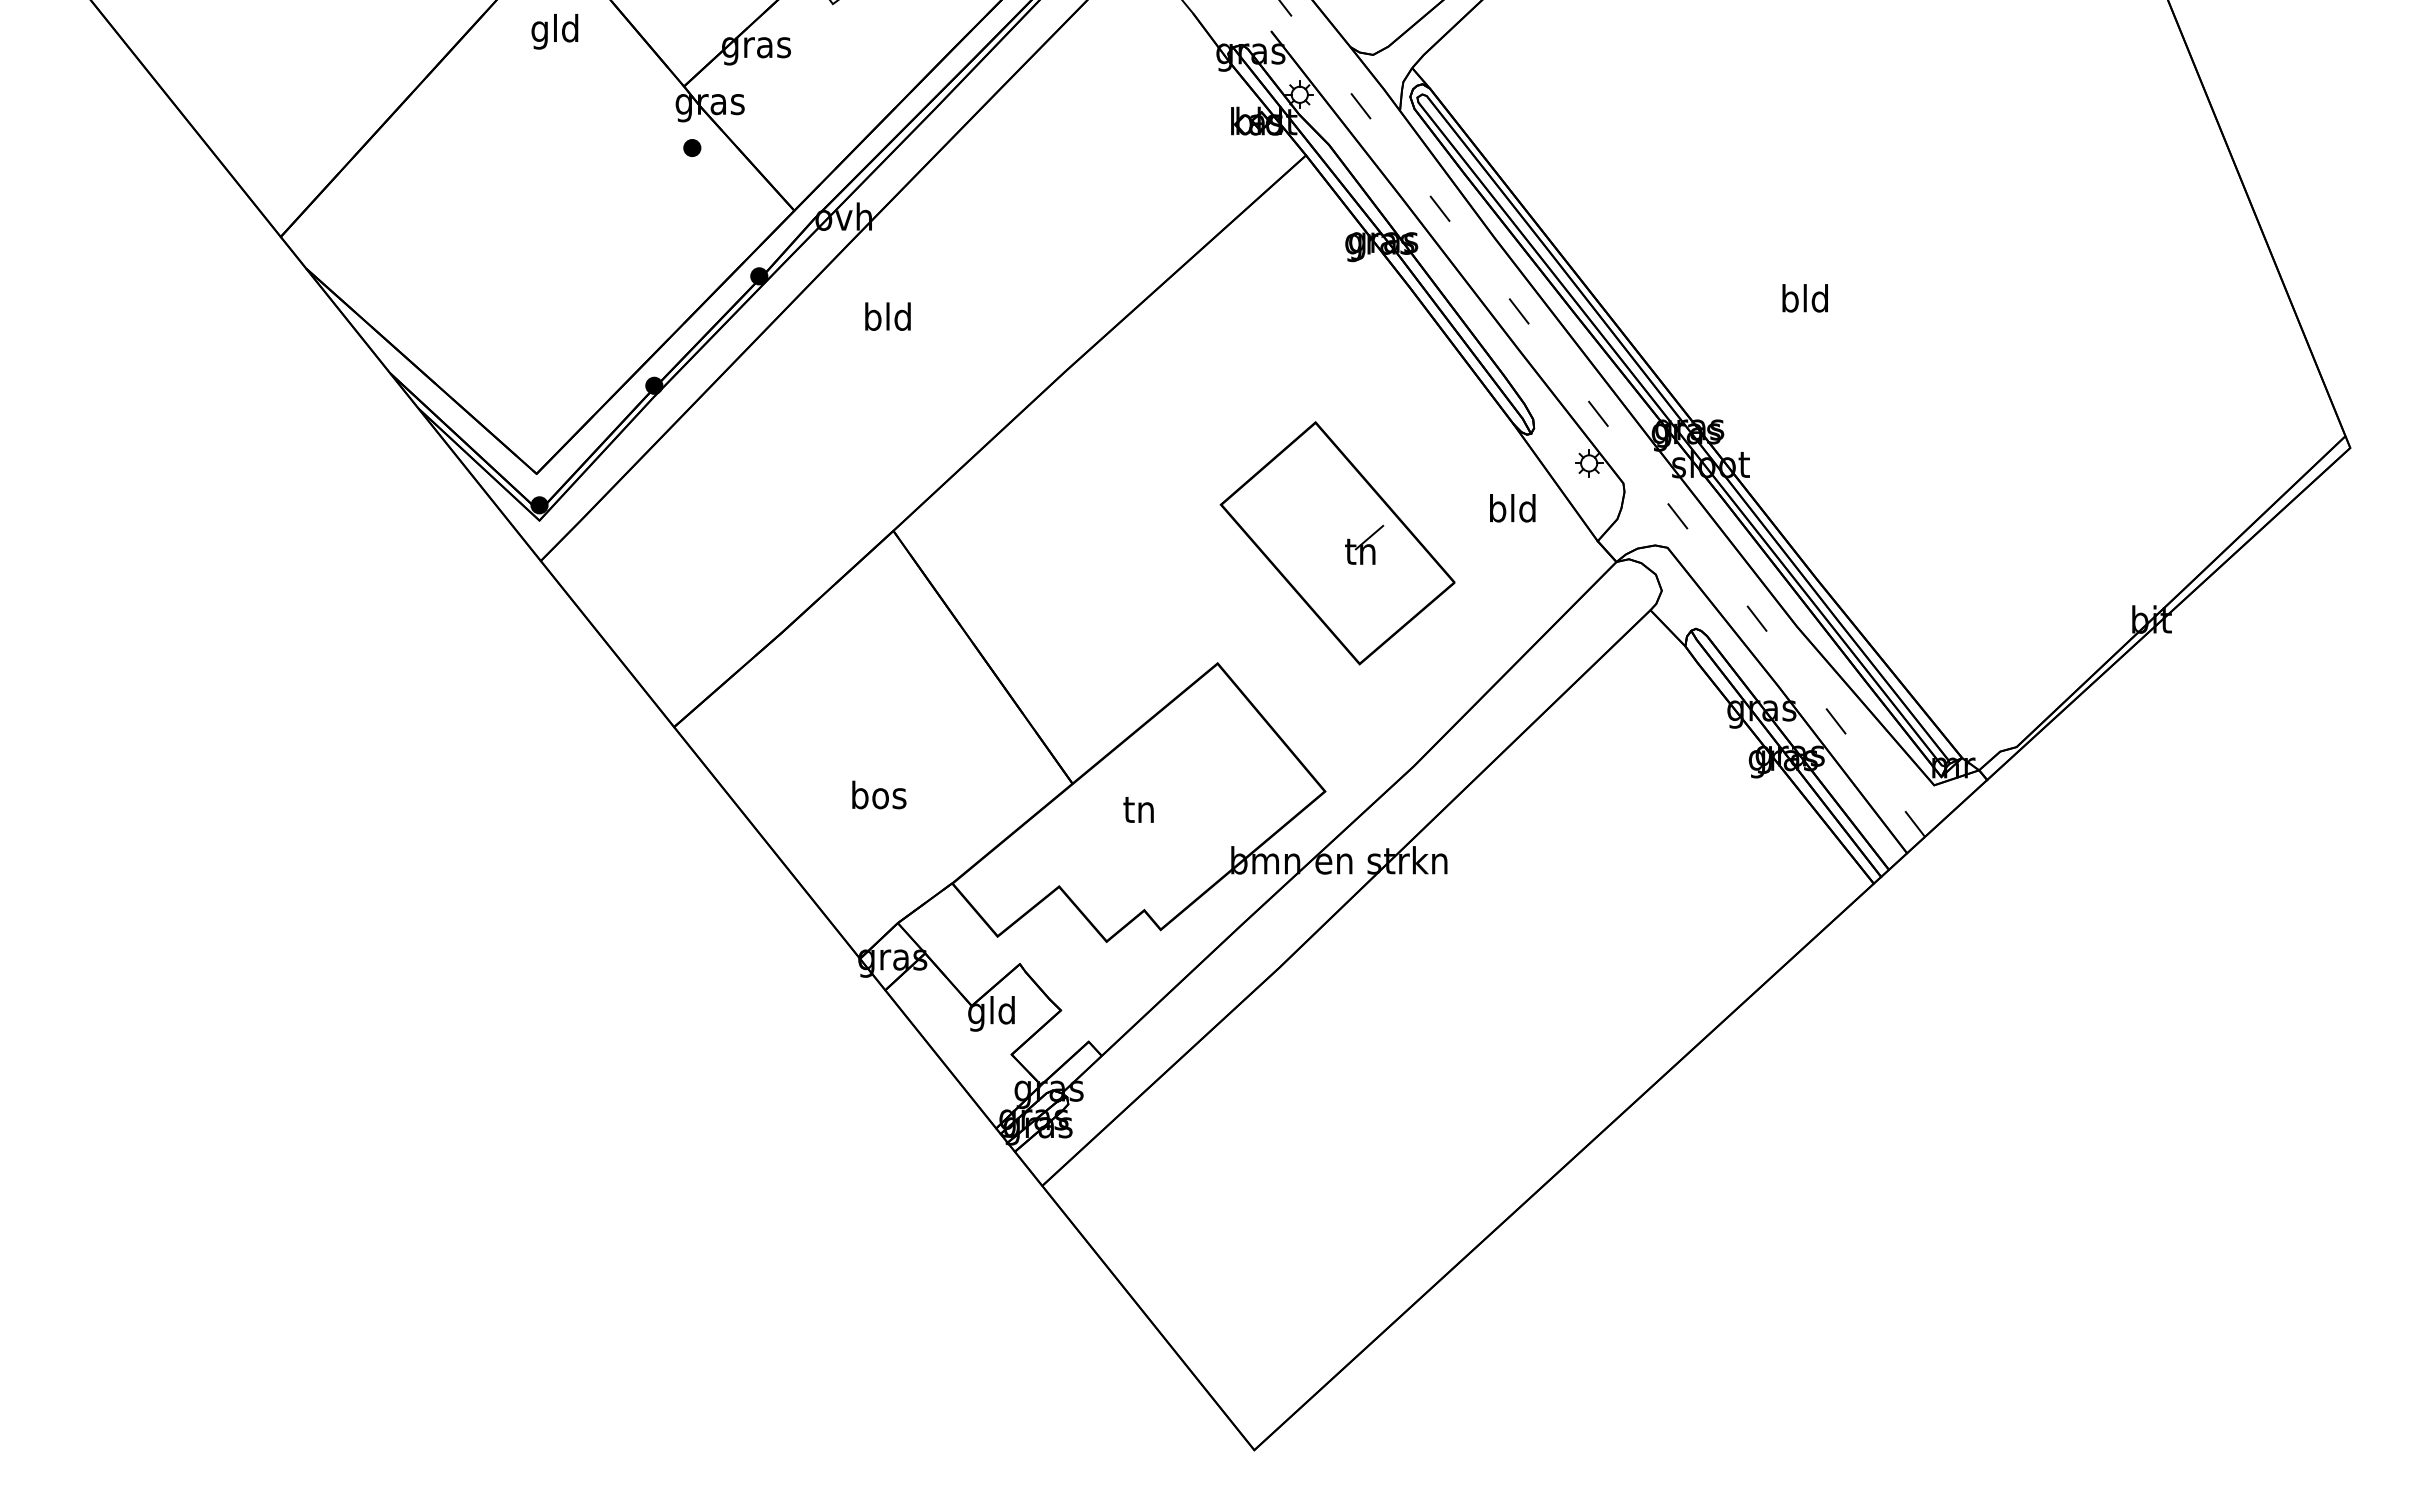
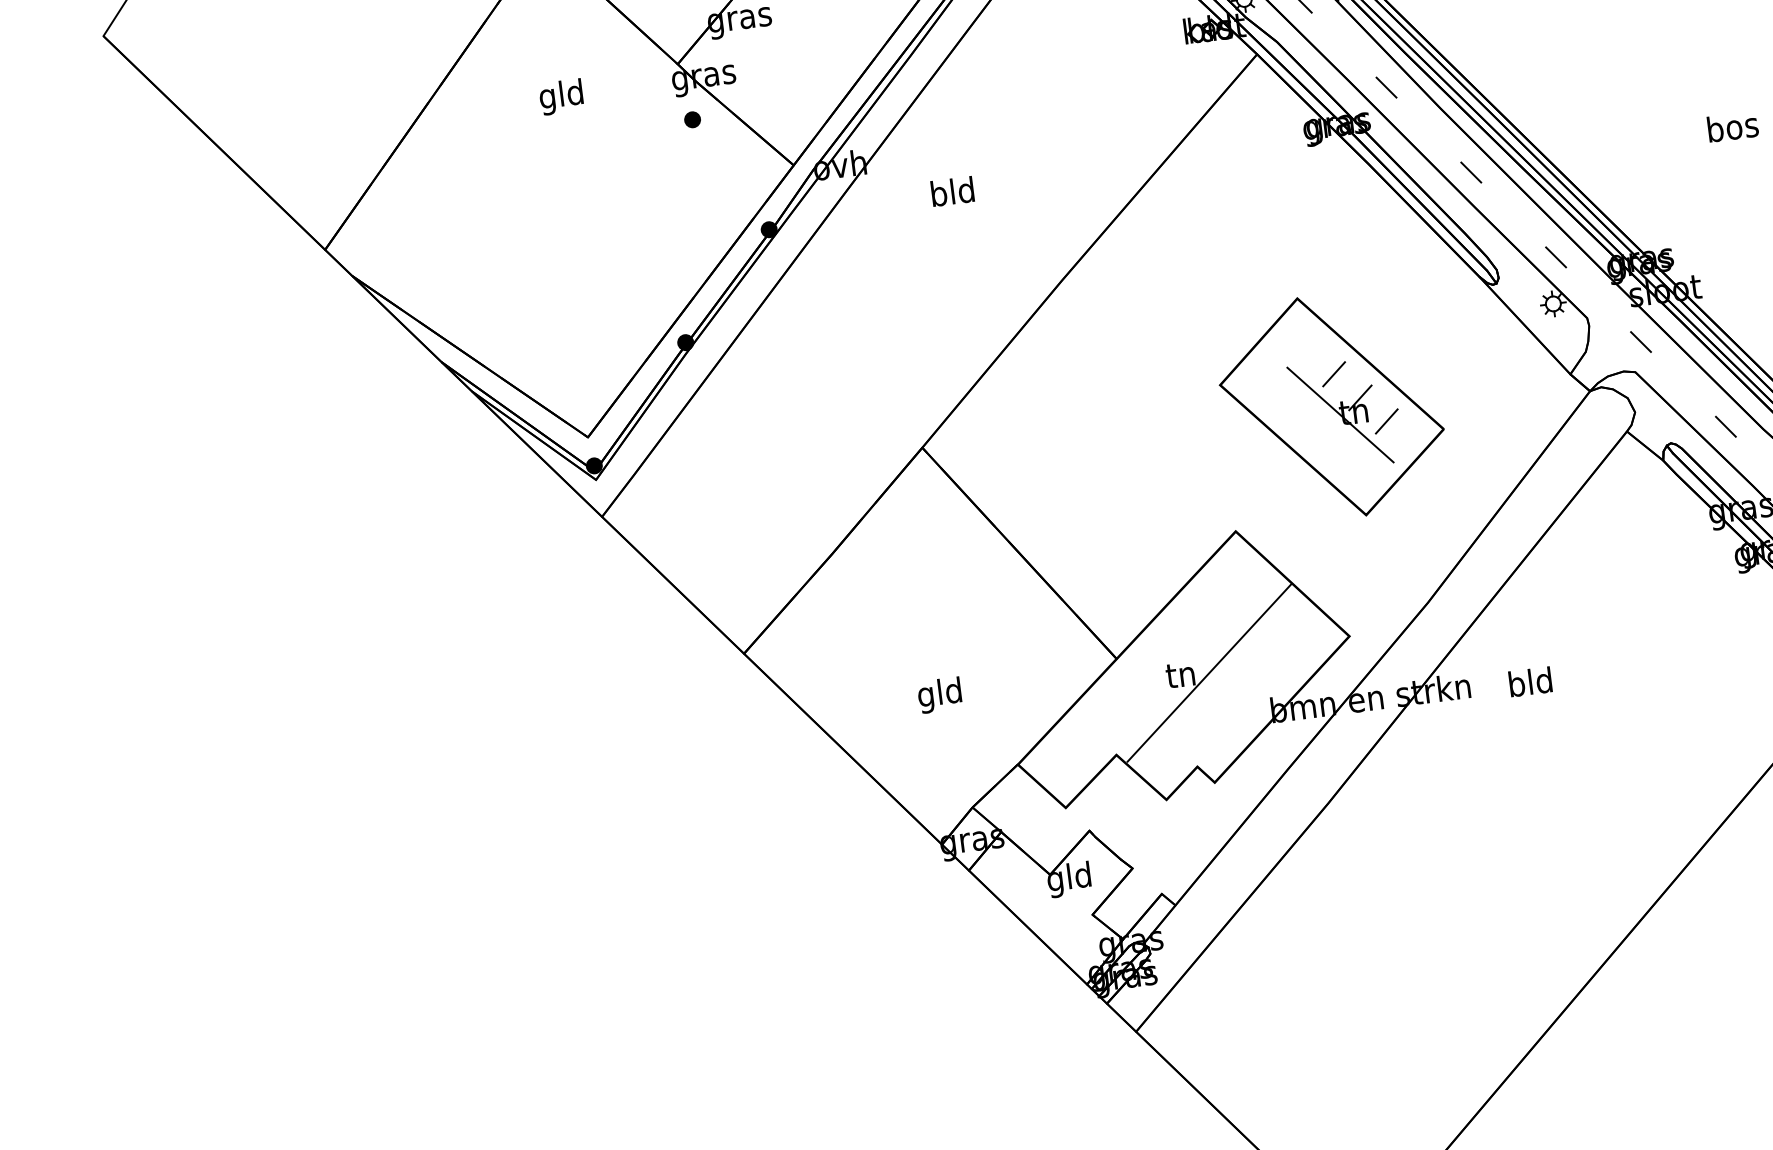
text: (554, 31) -> (561, 96), moved
text: (1805, 298) -> (1732, 127), bld -> bos
text: (887, 316) -> (952, 191), moved
line: (1344, 508) -> (1333, 374), added
text: (1512, 508) -> (1530, 682), moved
line: (1345, 553) -> (1340, 415), added
line: (1394, 566) -> (1386, 421), added
text: (879, 798) -> (941, 695), bos -> gld
line: (1169, 811) -> (1208, 672), added

